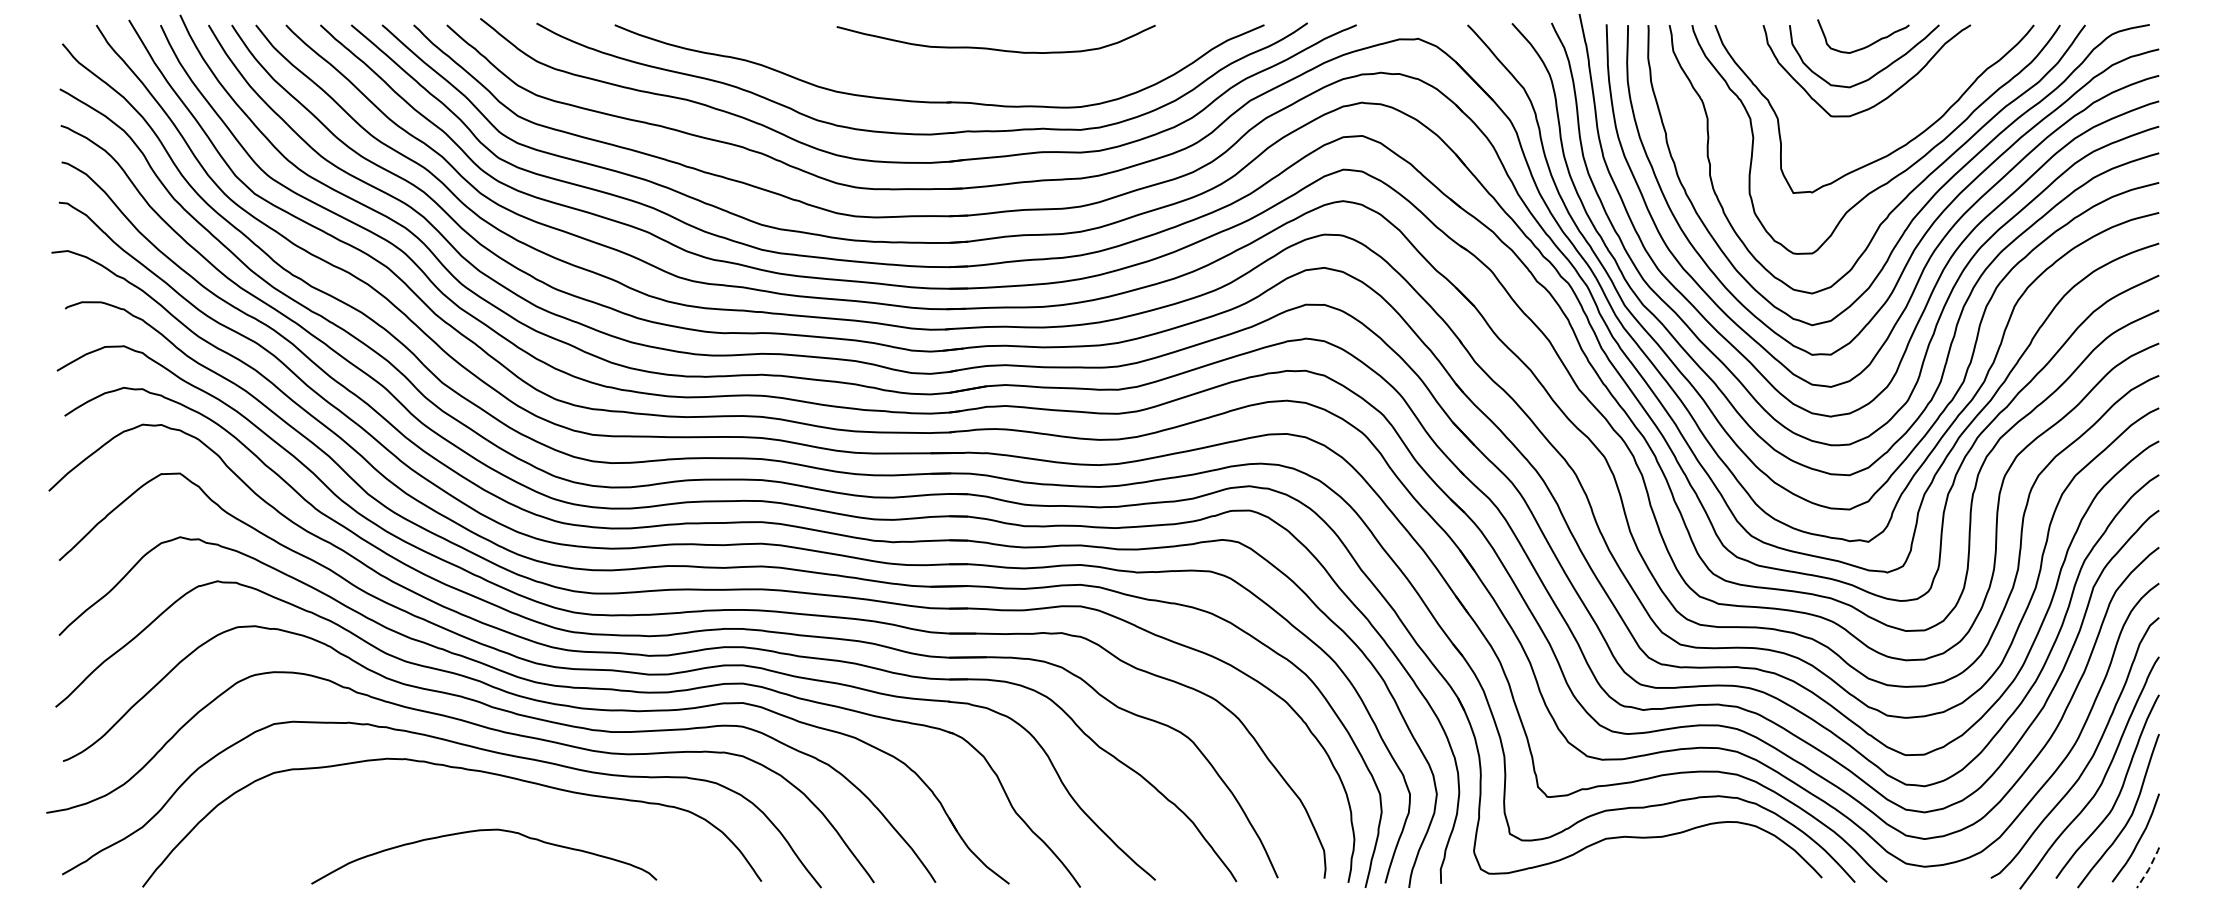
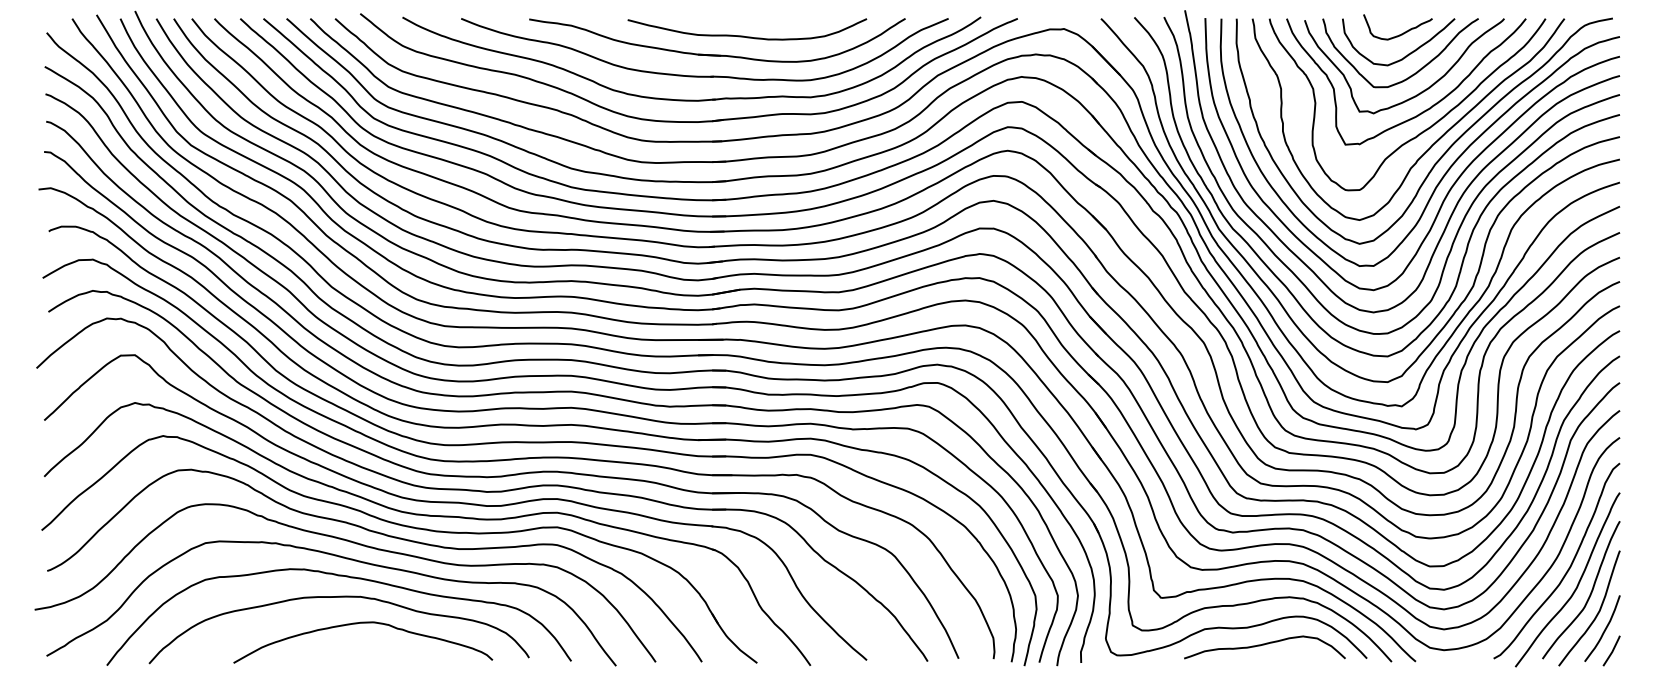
part: (956, 73) -> (717, 55), added
curve: (1894, 122) -> (1421, 91), added
curve: (451, 796) -> (338, 597), added
curve: (1683, 860) -> (1263, 645), added
line: (2149, 868) -> (1612, 651), dashed -> solid

